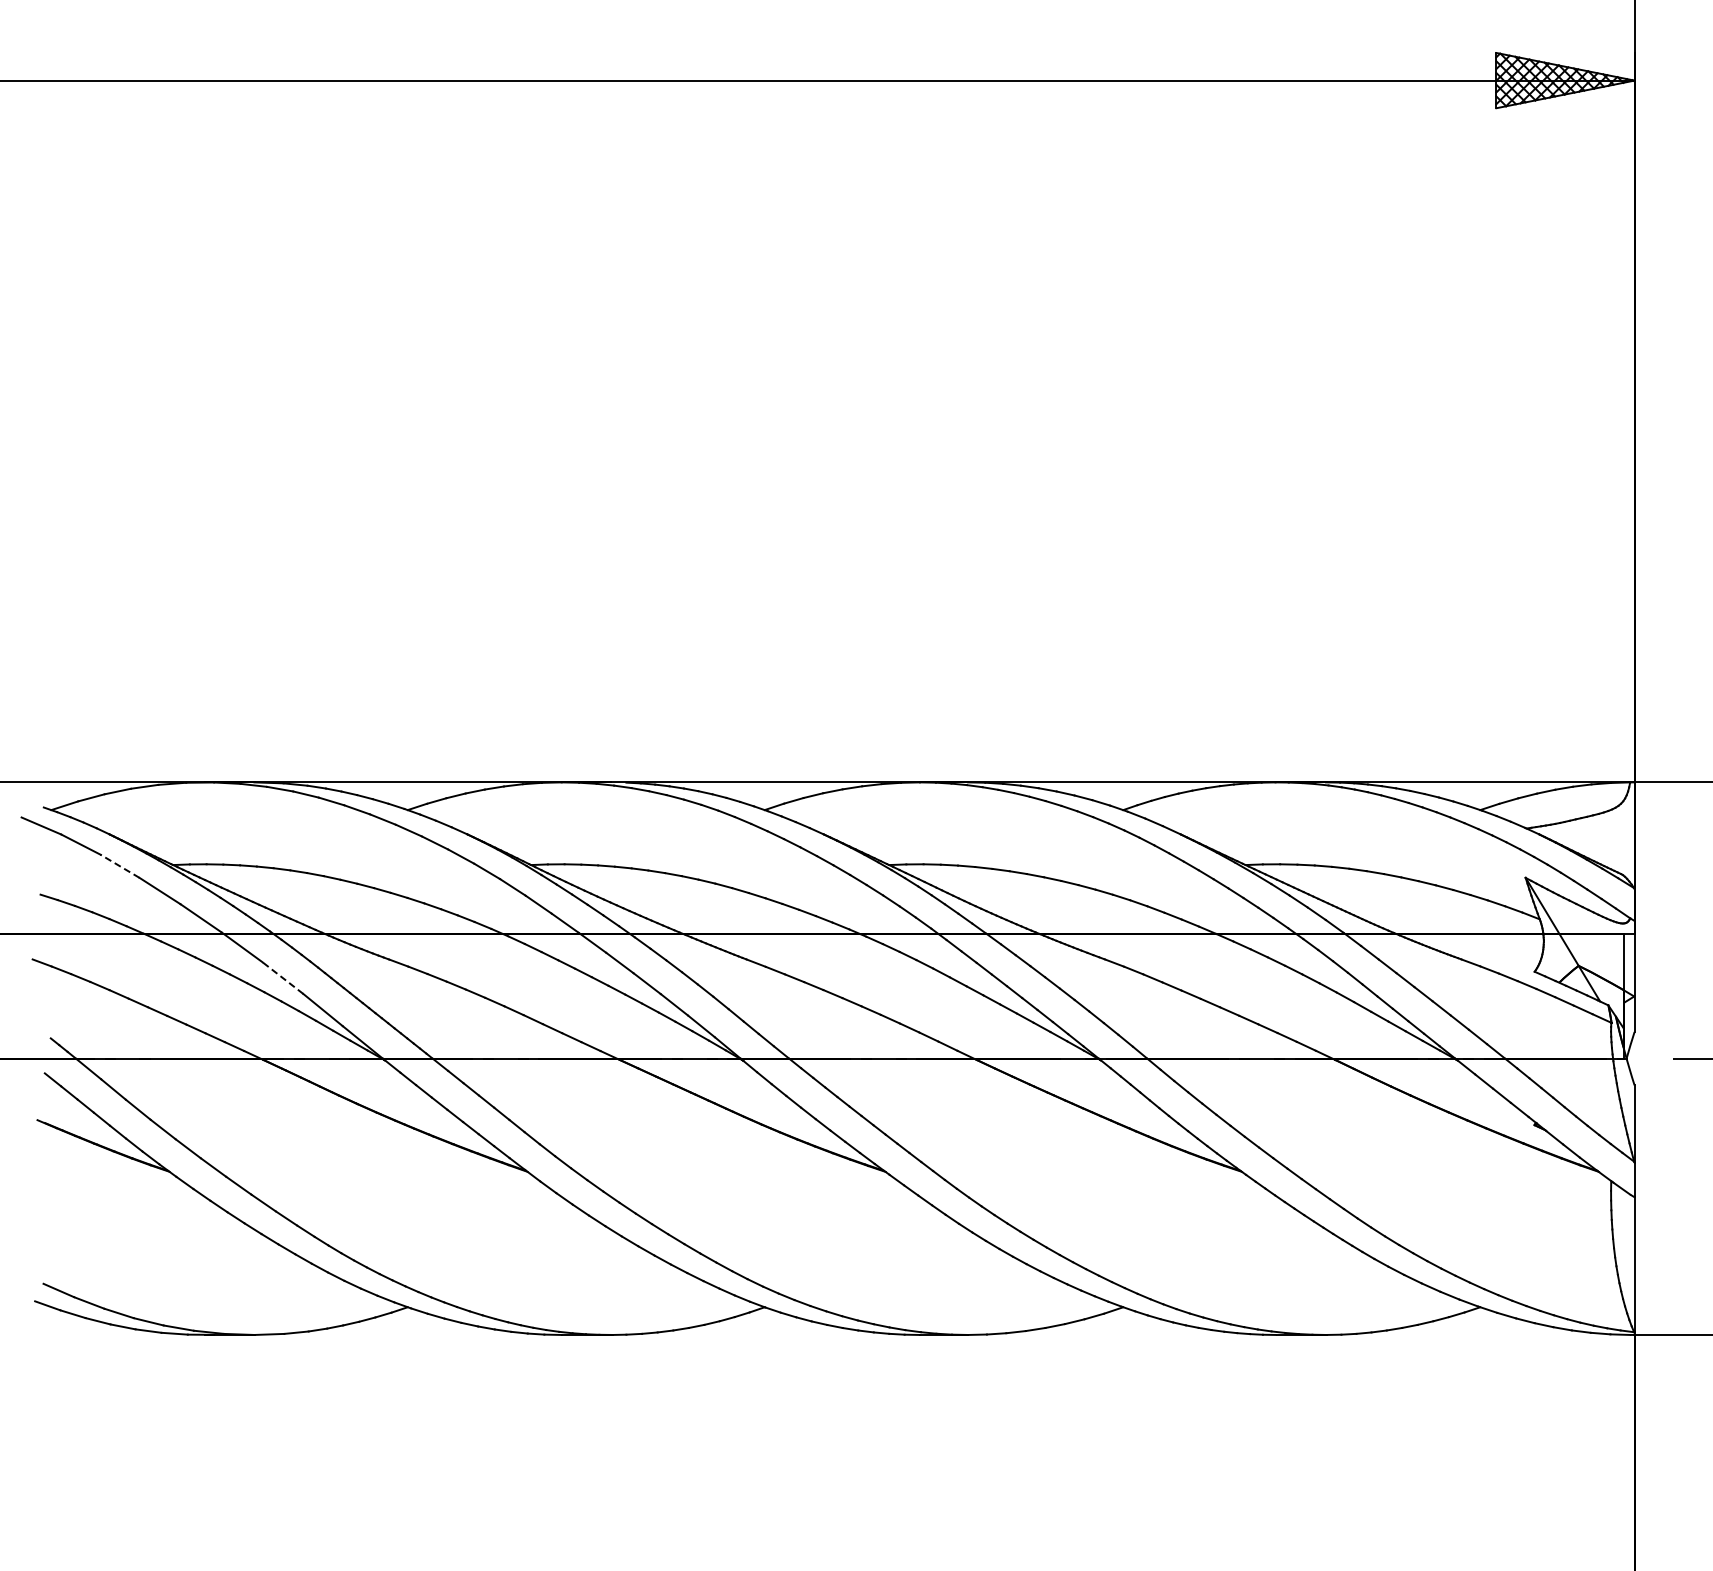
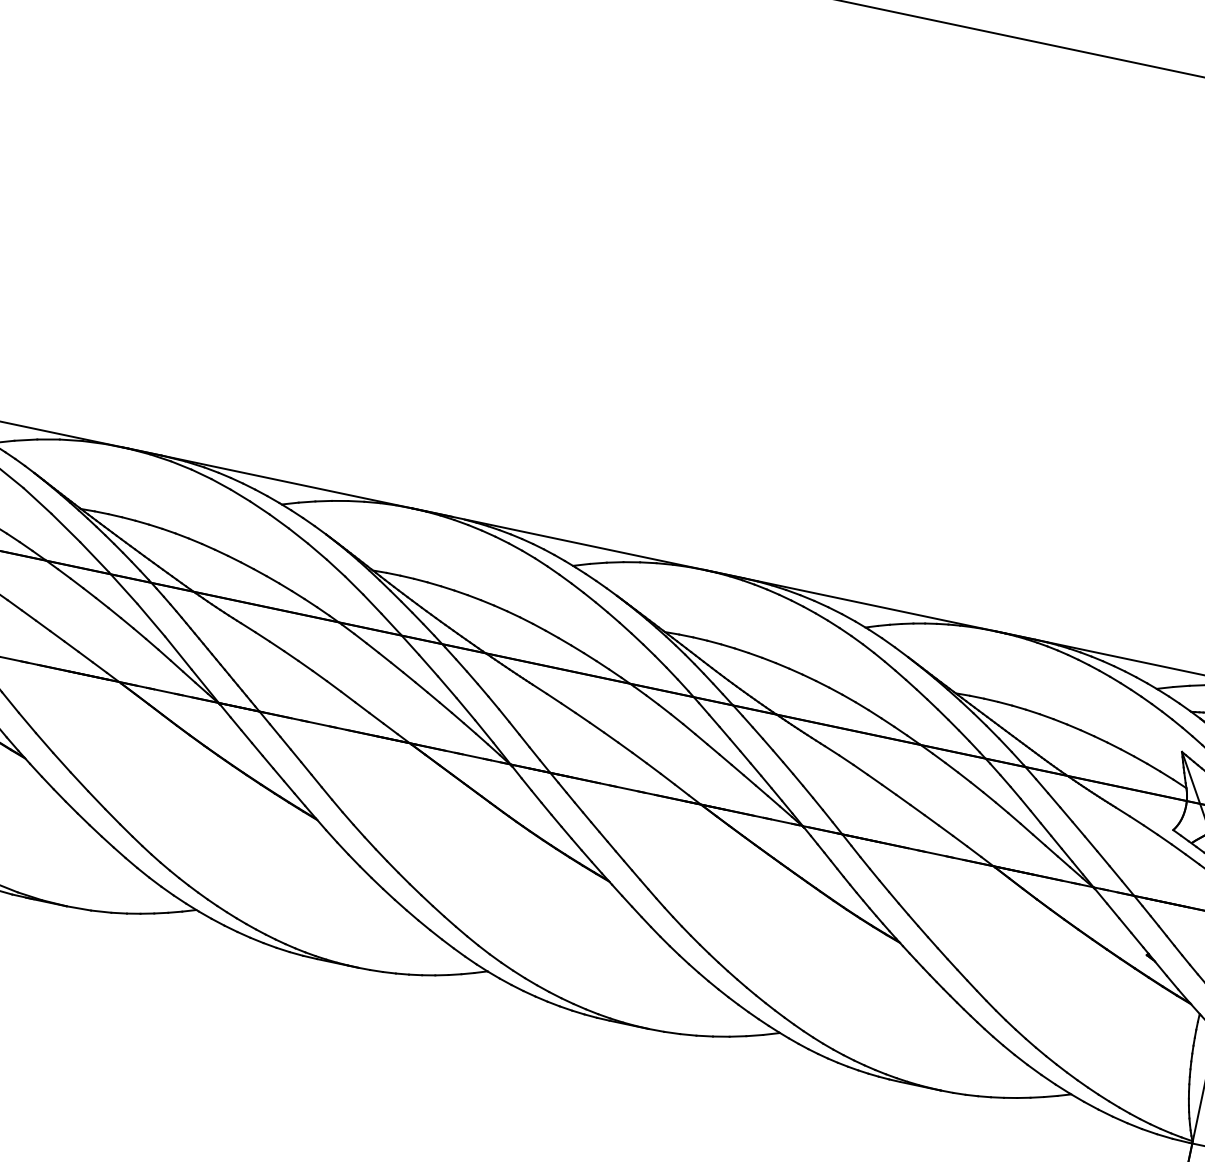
line: (120, 866) -> (37, 501), dashed -> solid
line: (283, 978) -> (151, 620), dashed -> solid

